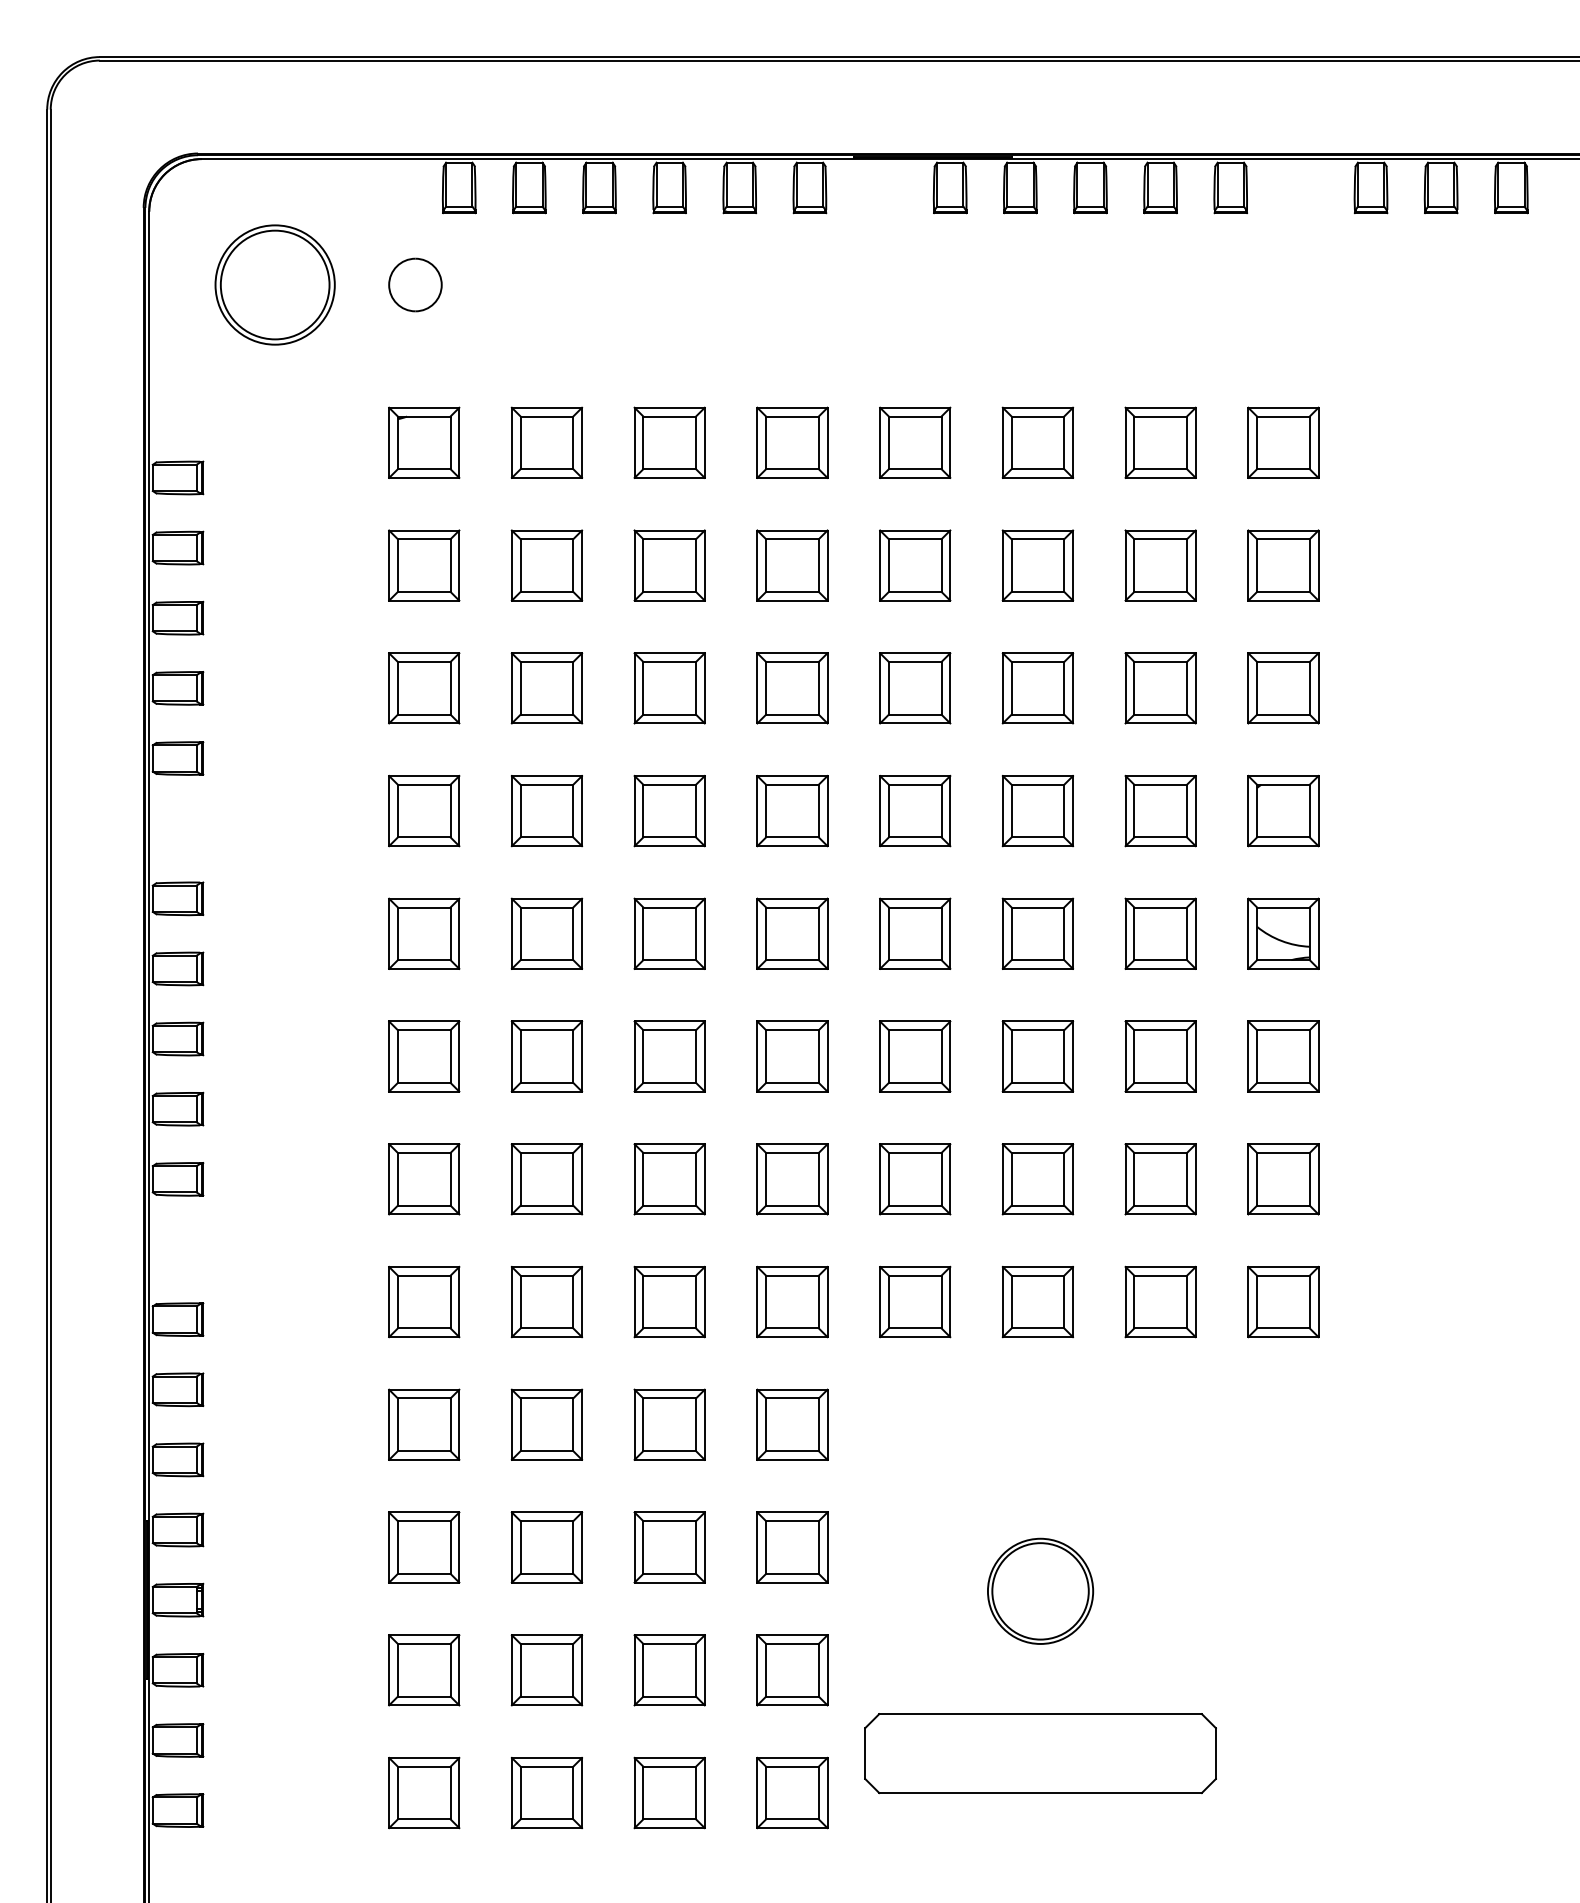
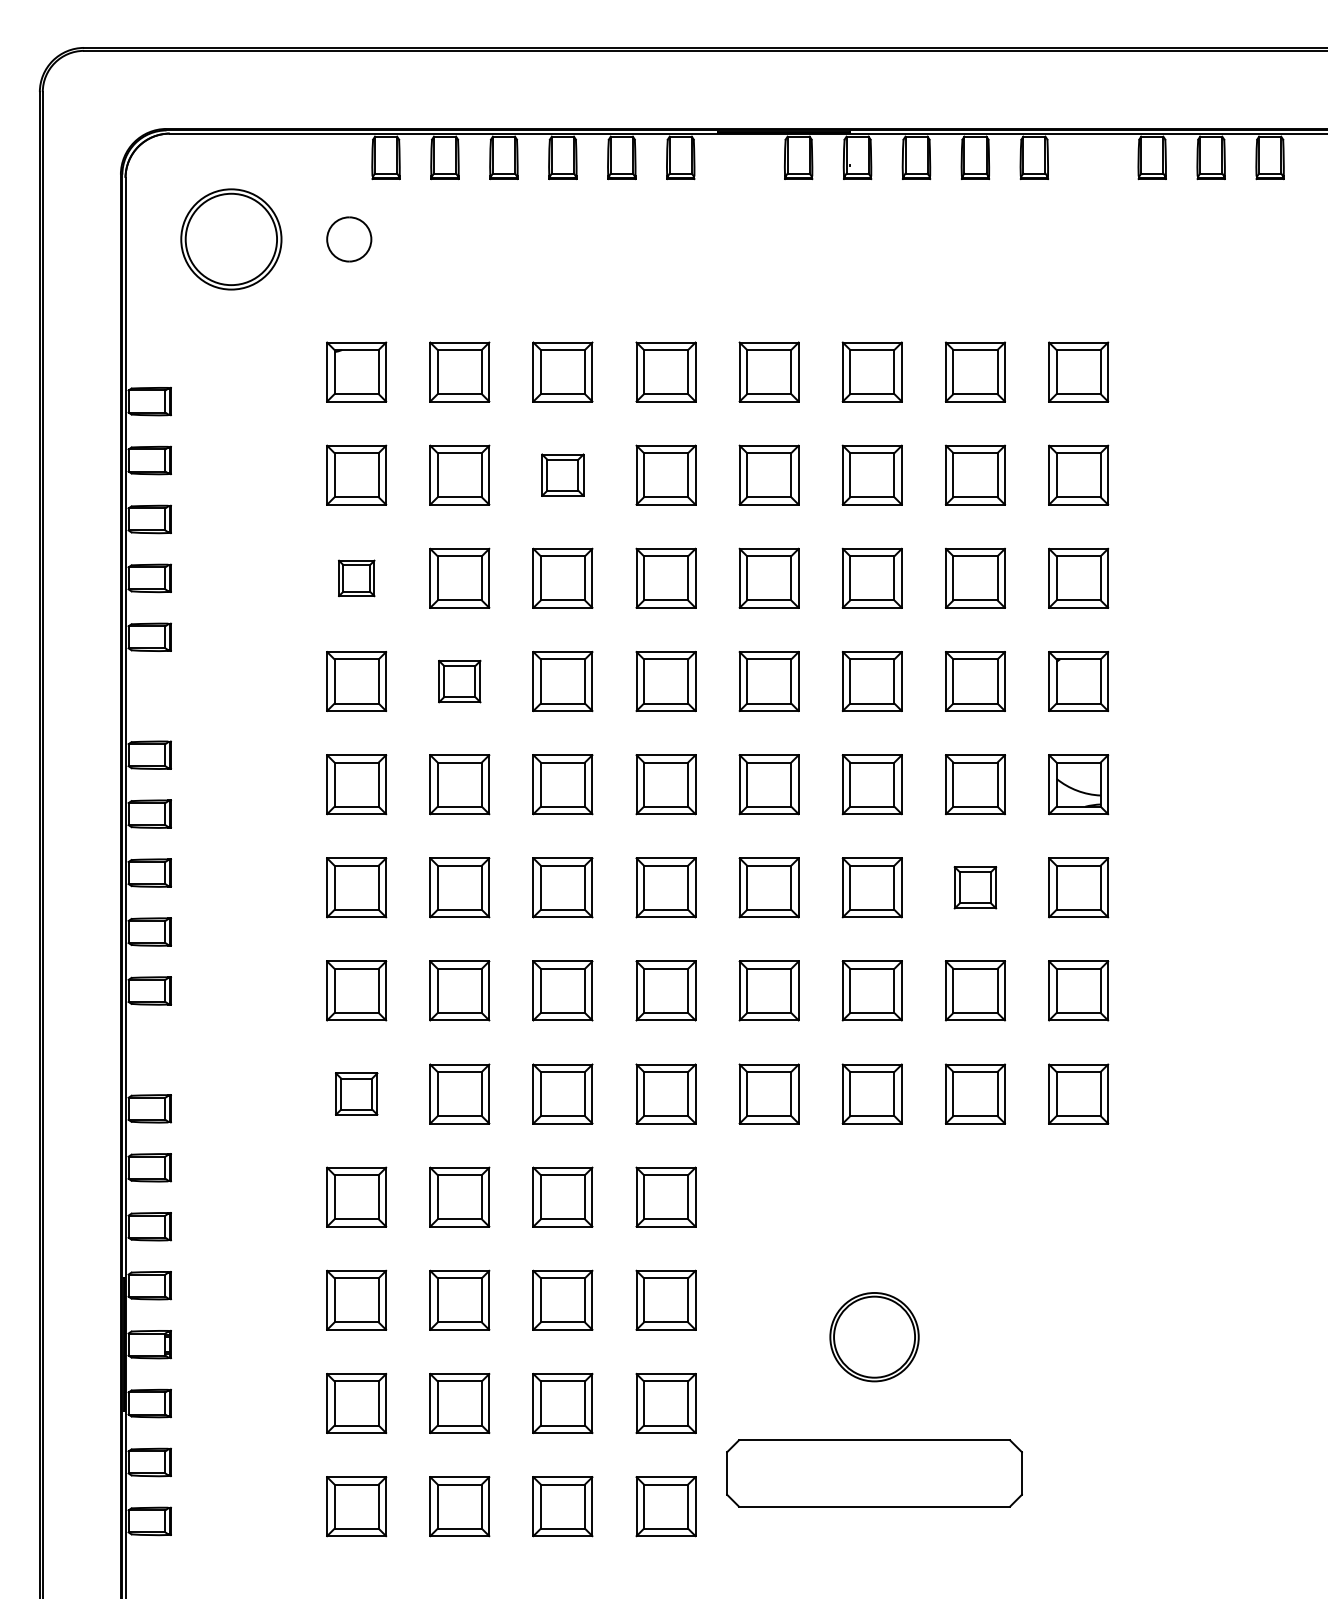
part: (669, 565) -> (562, 475), size x0.7
part: (424, 688) -> (356, 578), size x0.6
part: (546, 811) -> (459, 681), size x0.7
part: (1160, 1056) -> (975, 887), size x0.7
part: (424, 1301) -> (356, 1093), size x0.7

